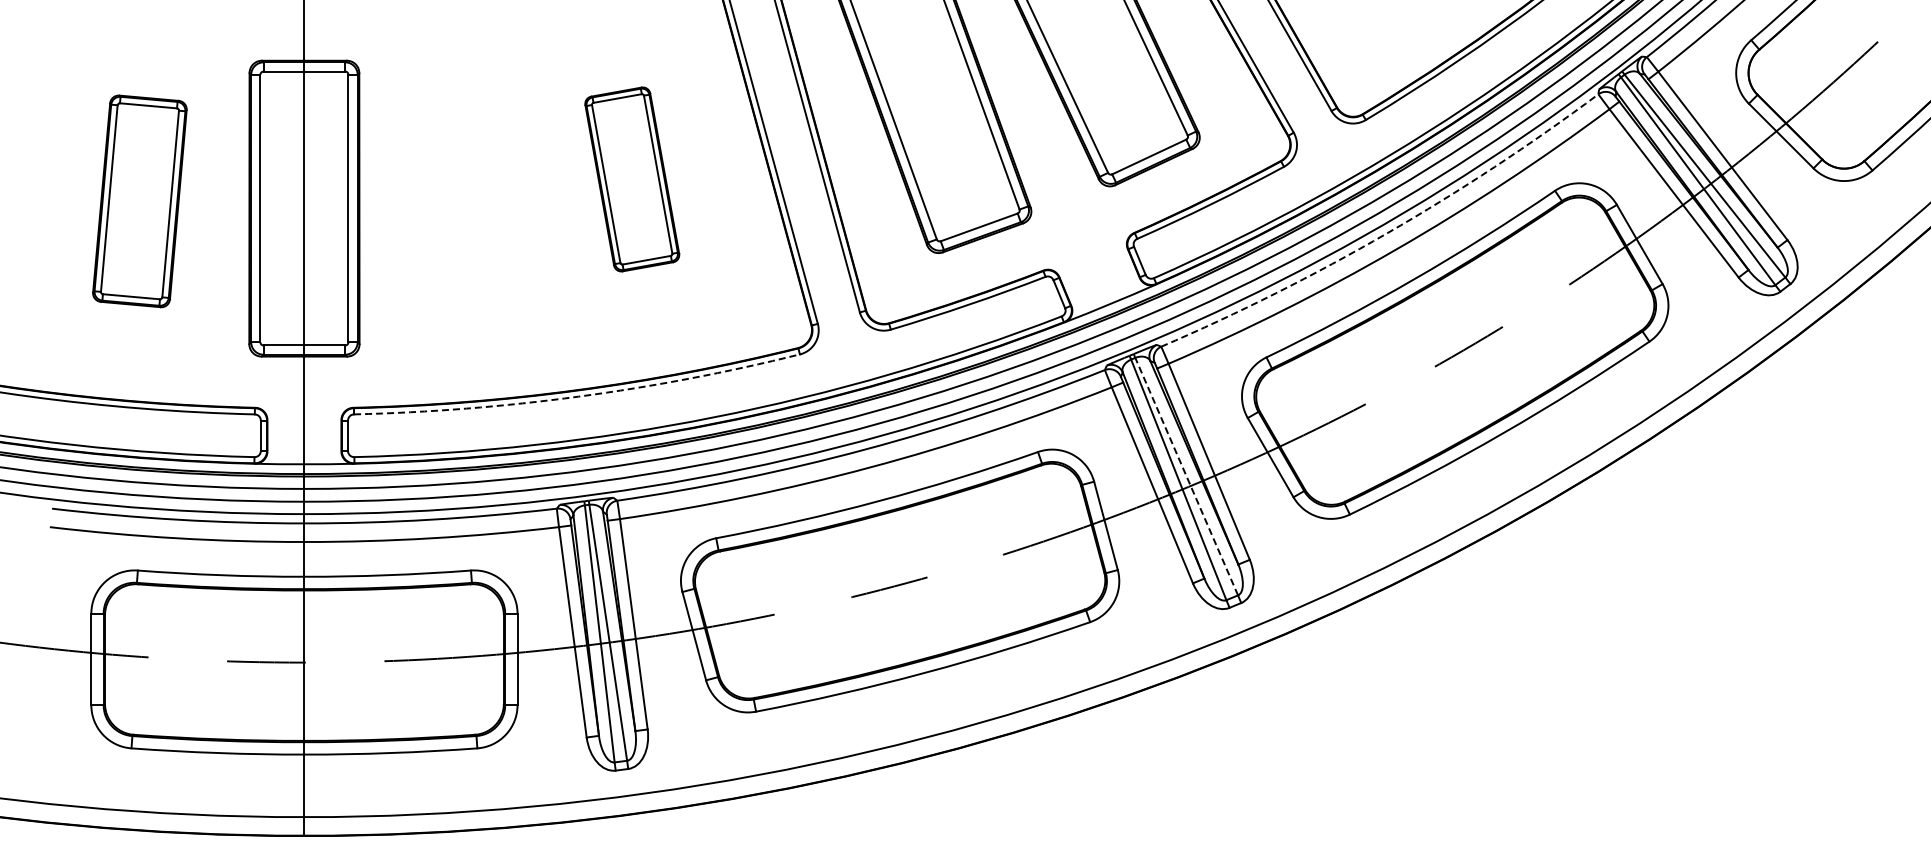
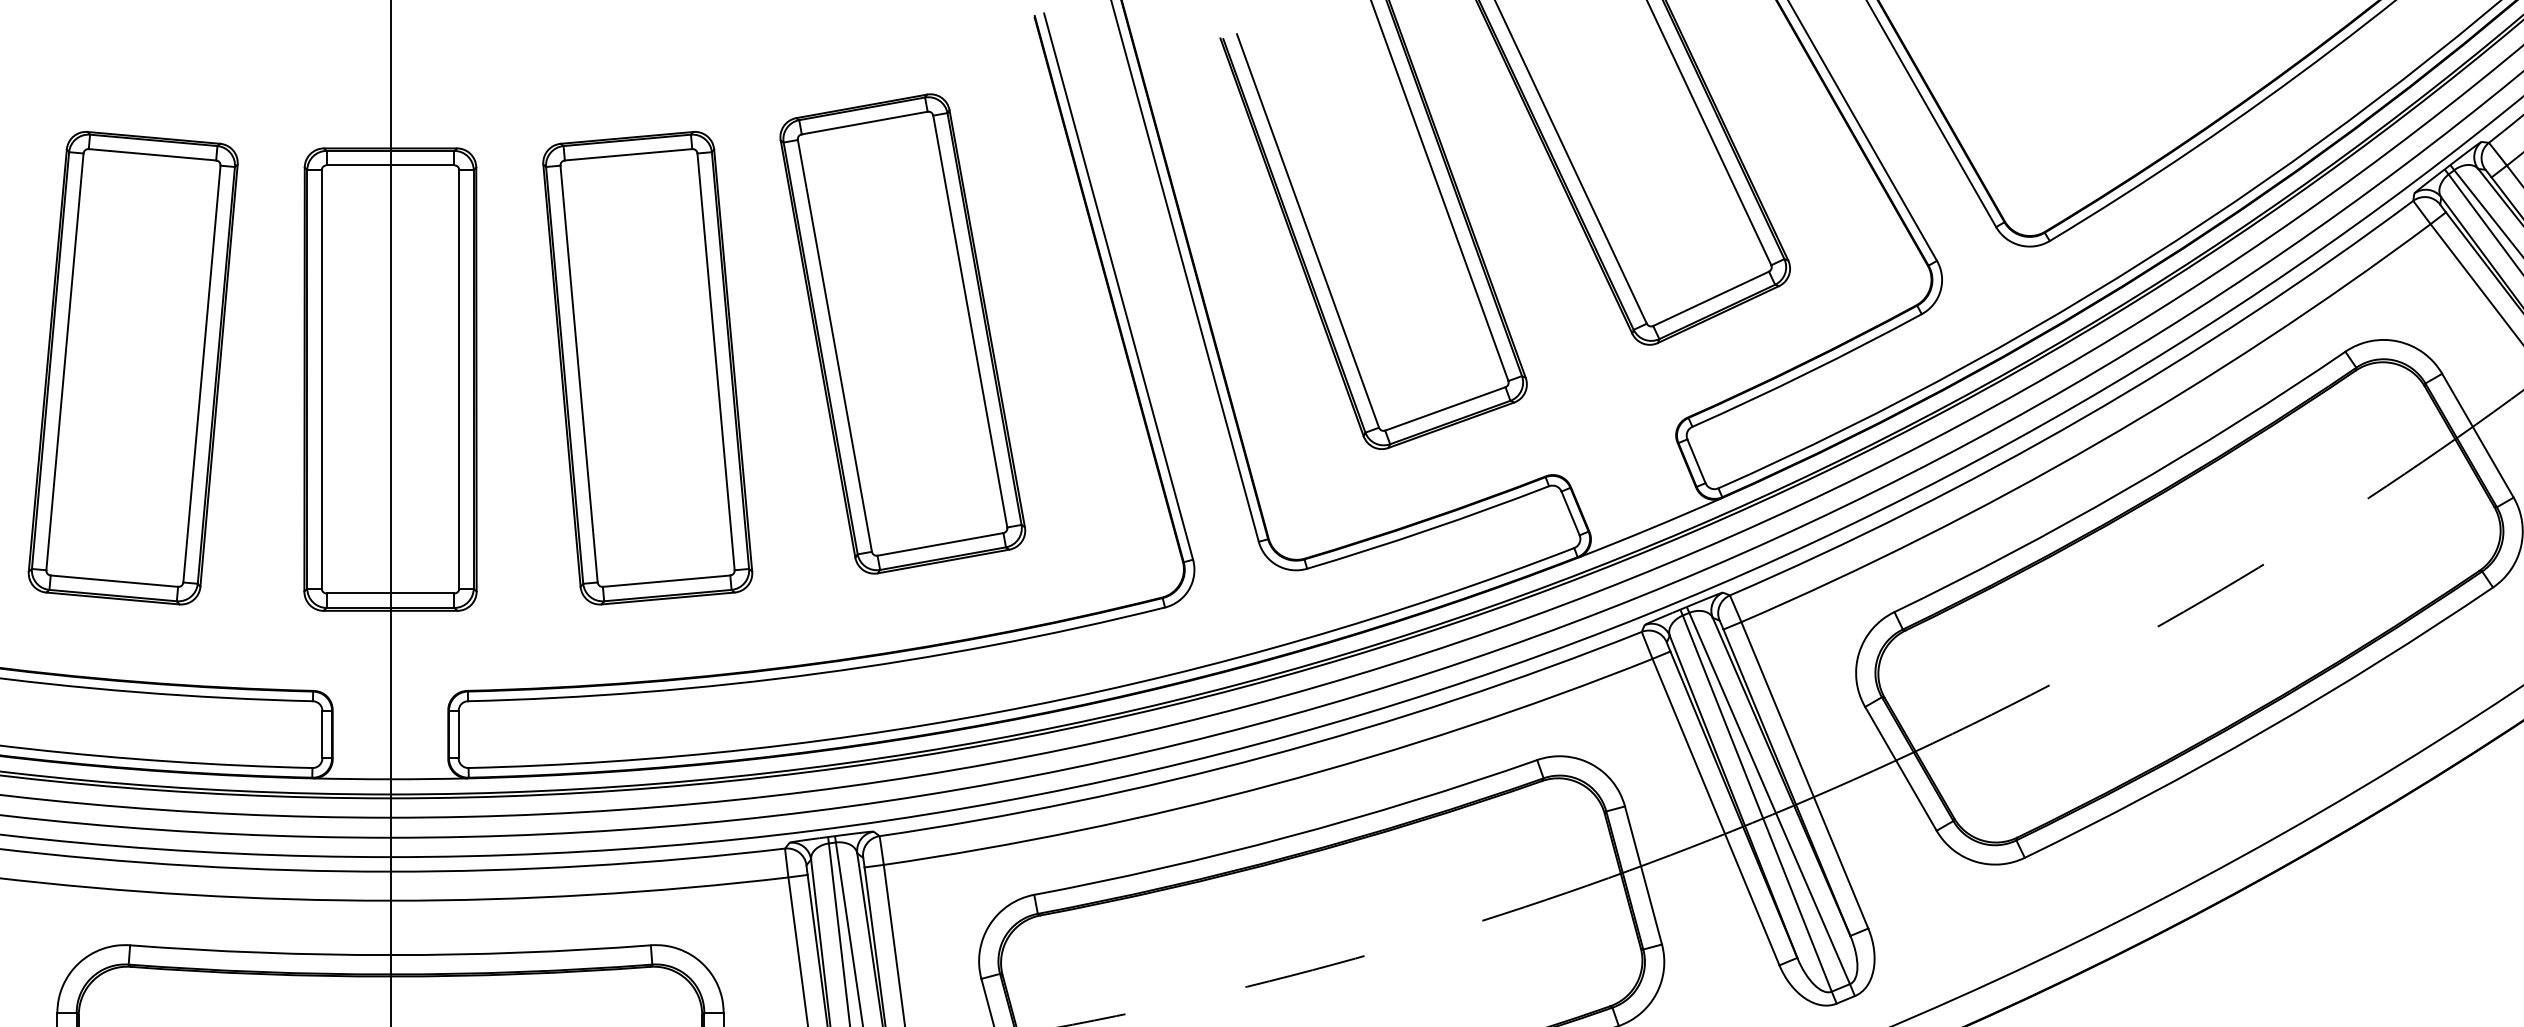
part: (632, 179) -> (903, 334), size x1.67
part: (139, 201) -> (132, 368), size x1.43
part: (468, 201) -> (646, 368), added
arc: (1387, 233) -> (2083, 418), dashed -> solid
arc: (578, 396) -> (818, 673), dashed -> solid
line: (1186, 476) -> (1769, 798), dashed -> solid

